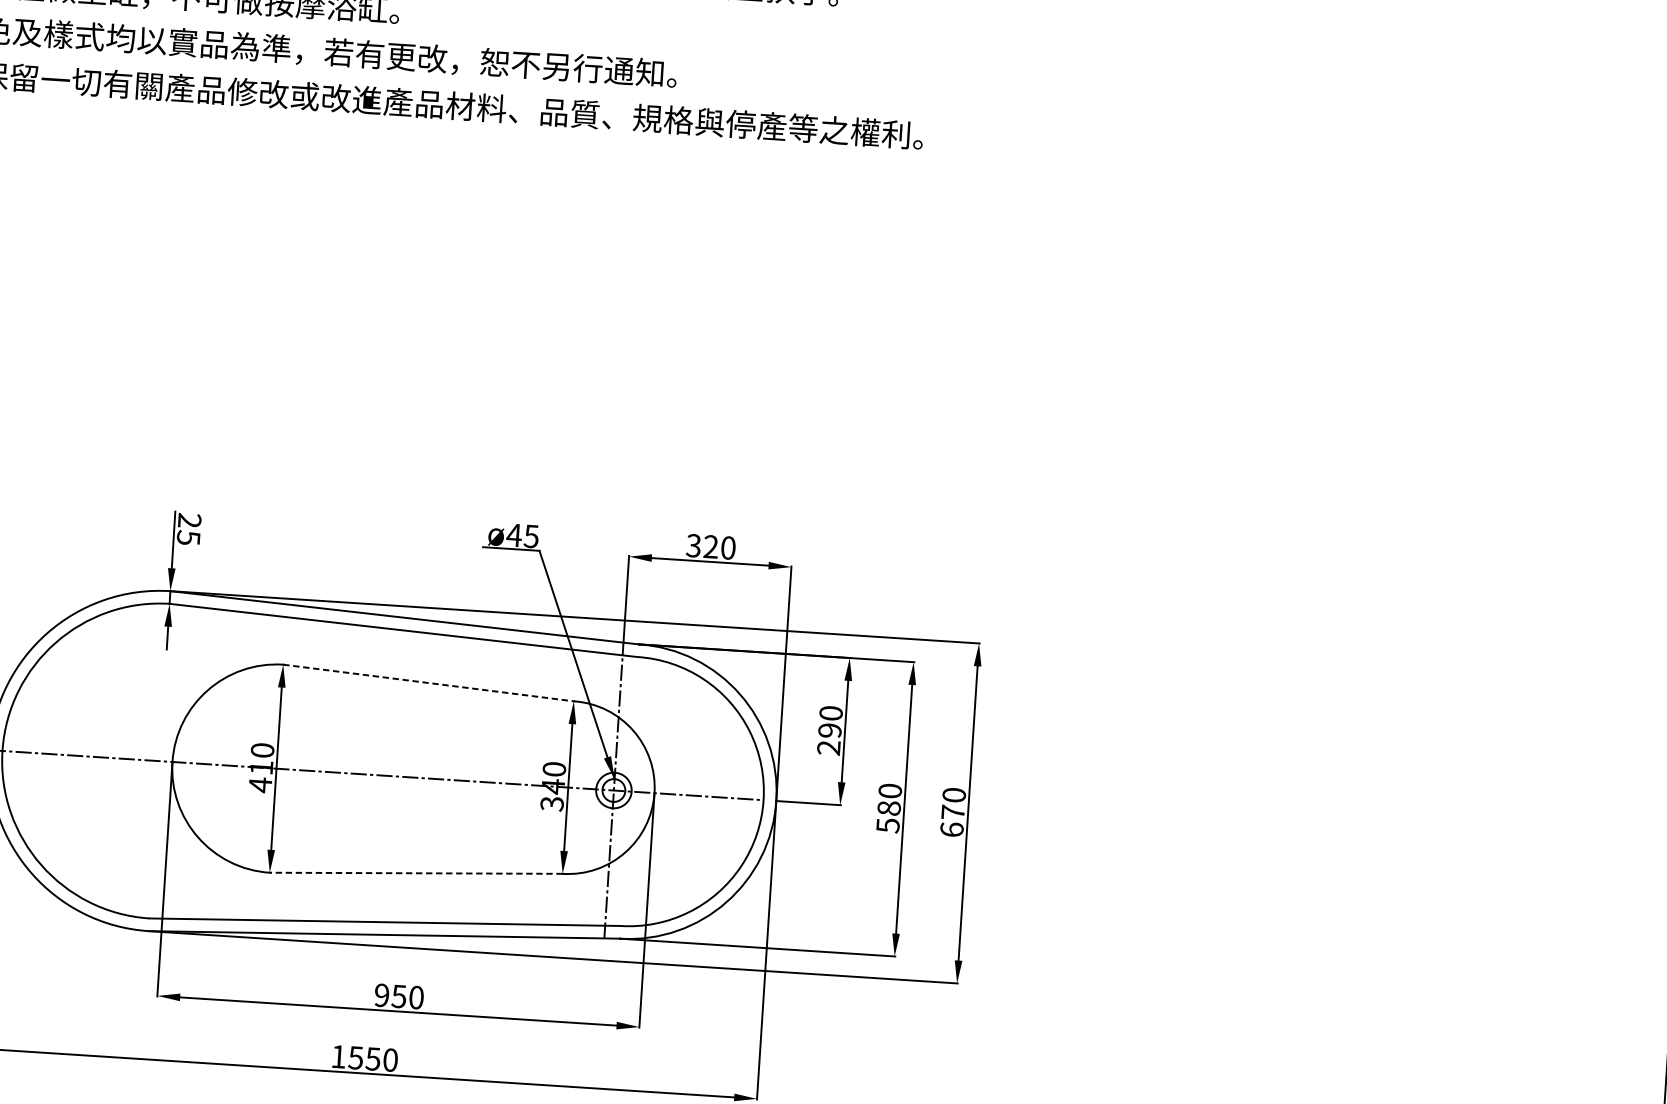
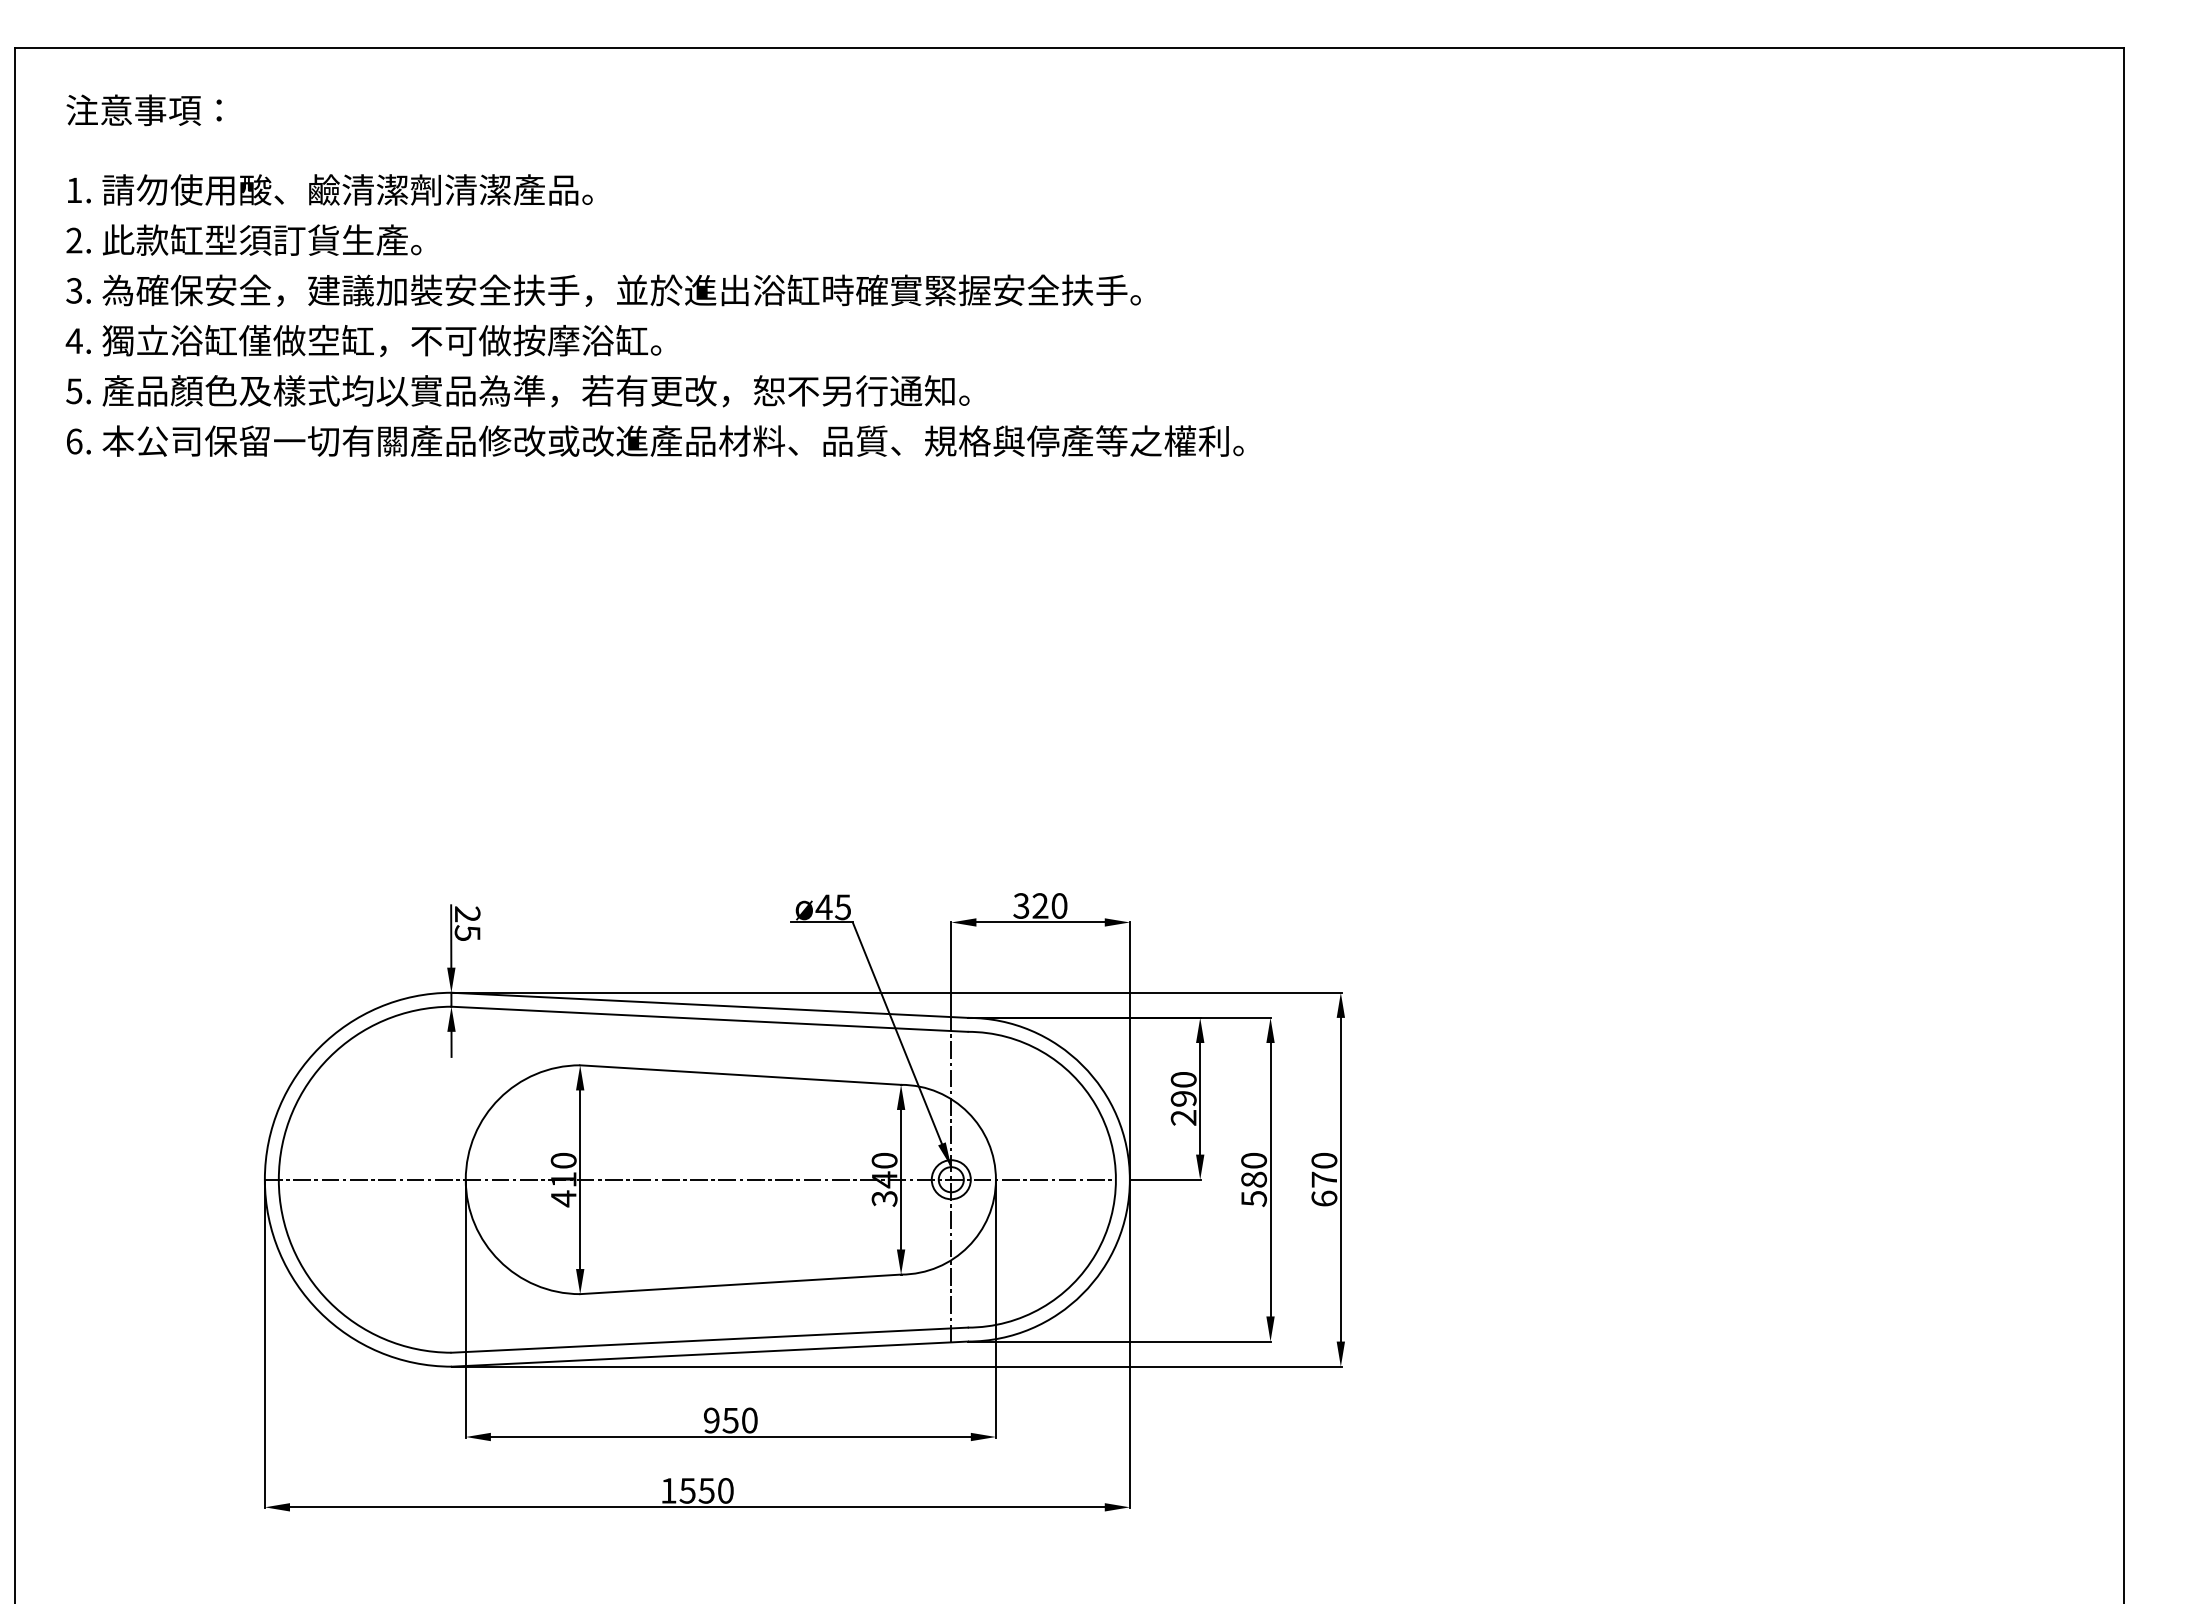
line: (428, 683) -> (740, 1075), dashed -> solid
line: (416, 873) -> (740, 1284), dashed -> solid

